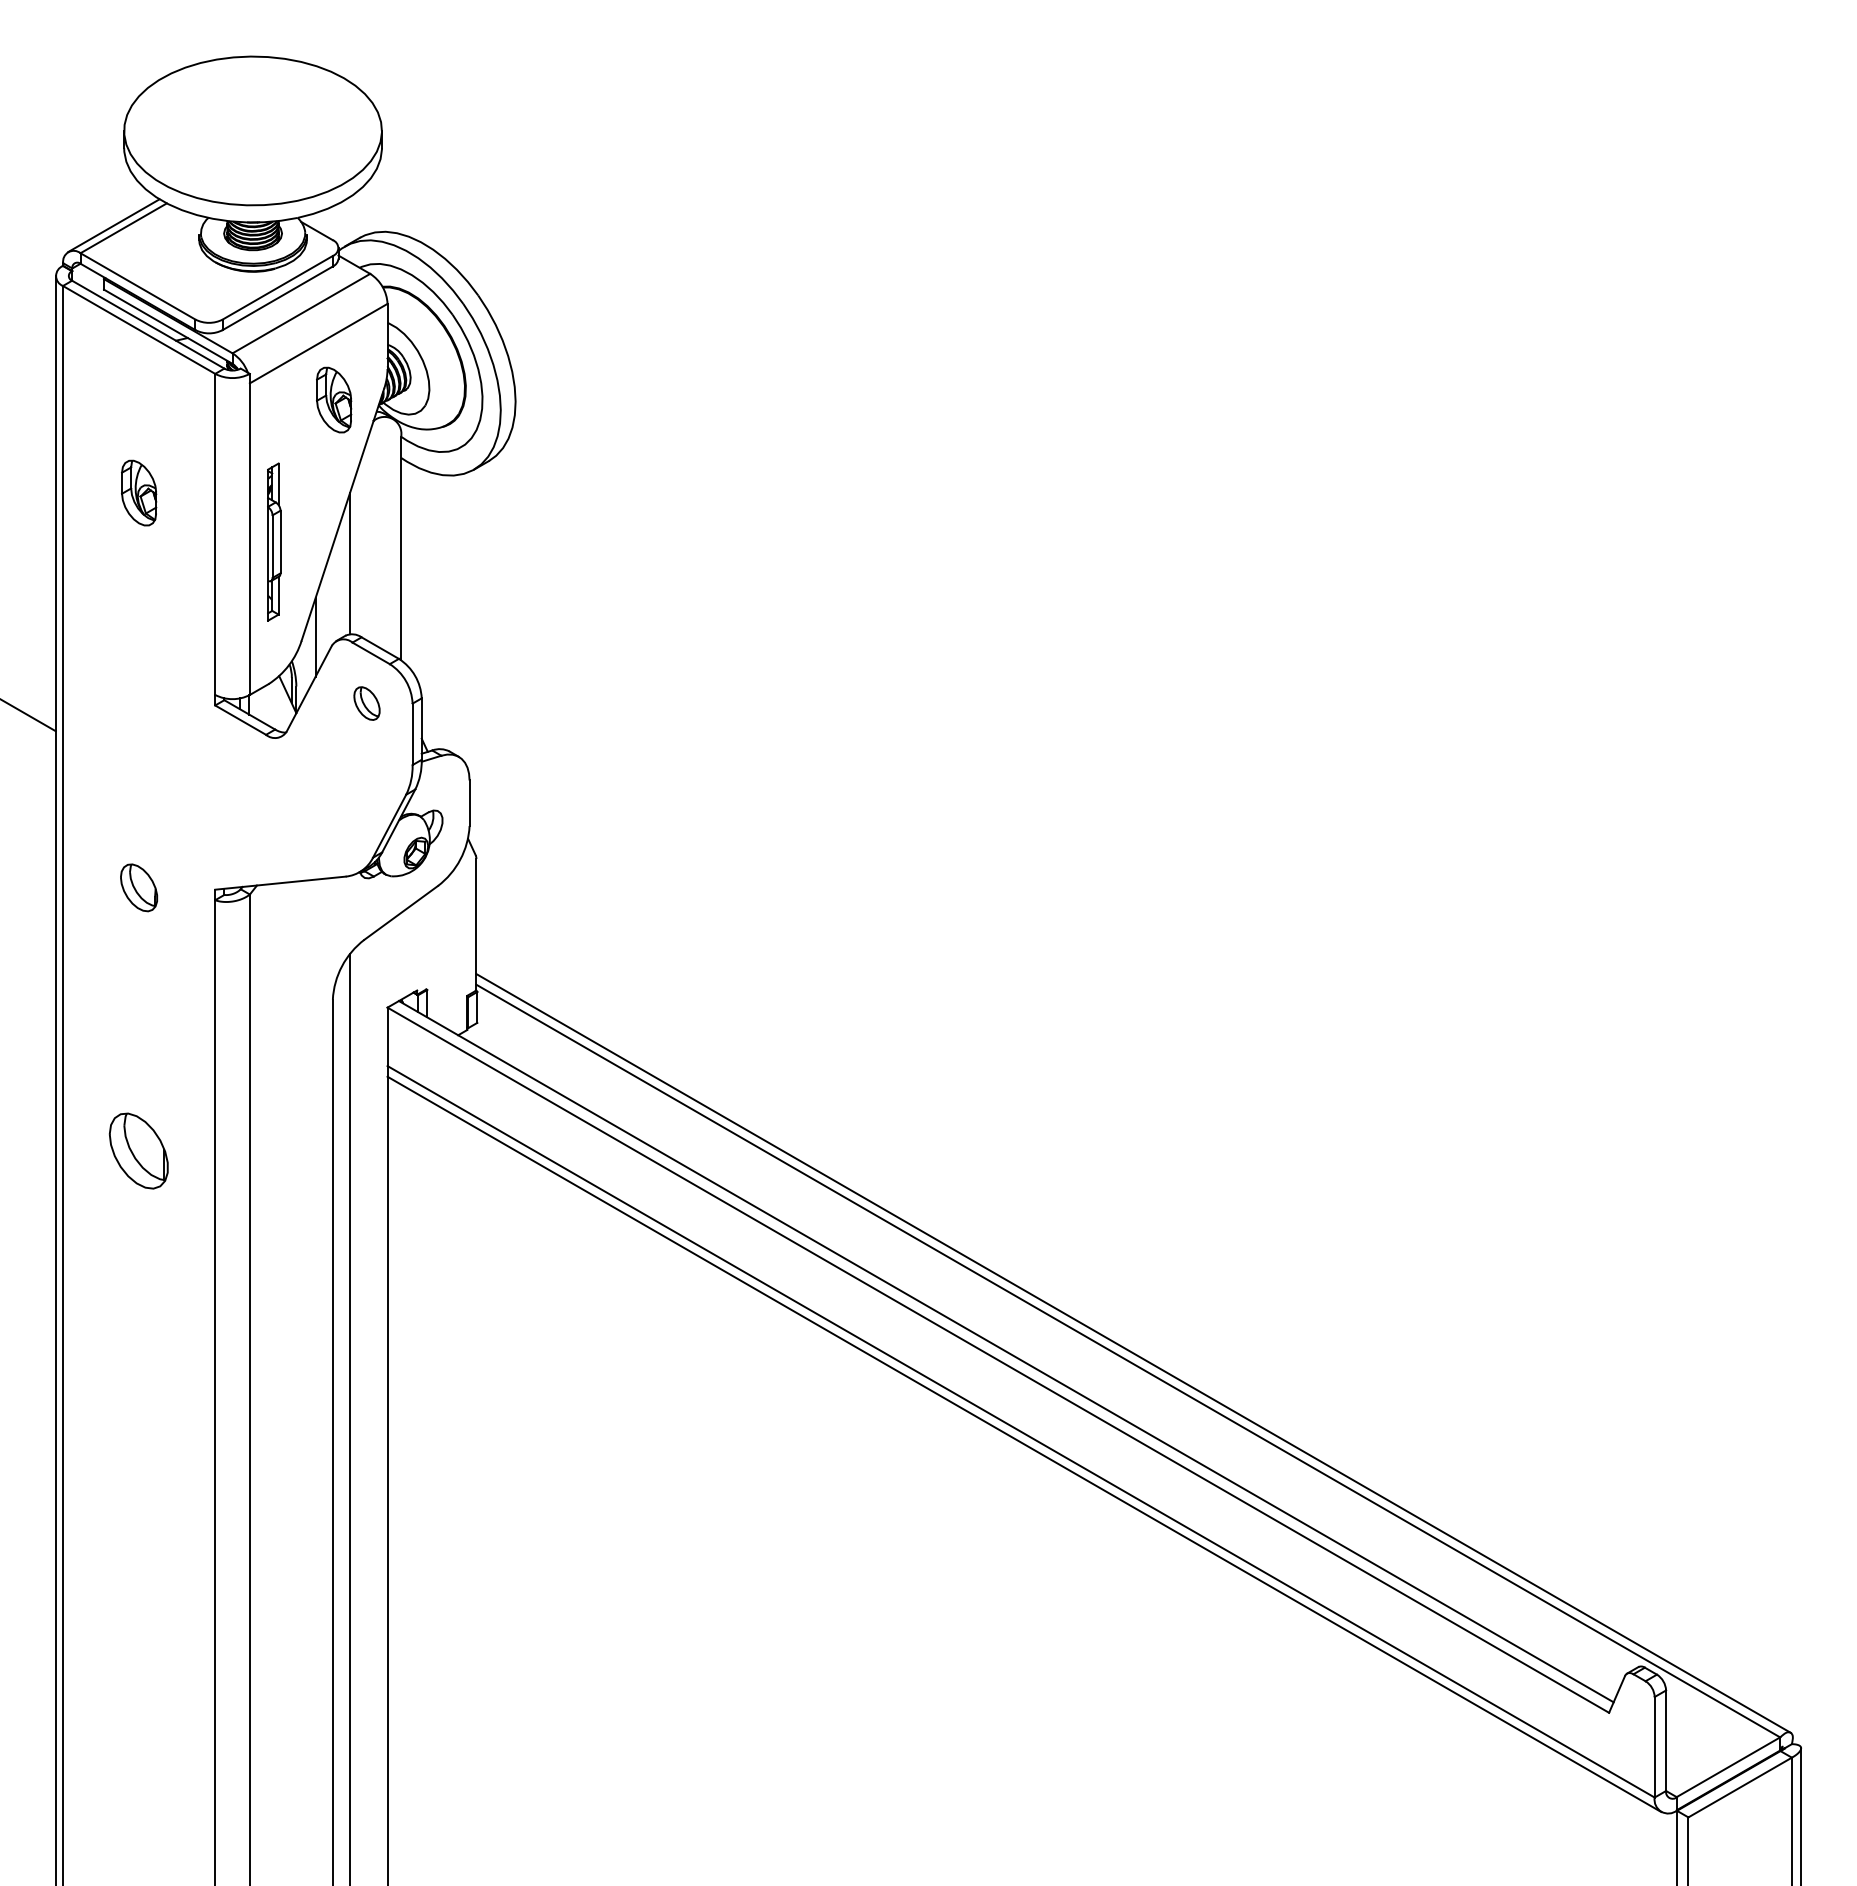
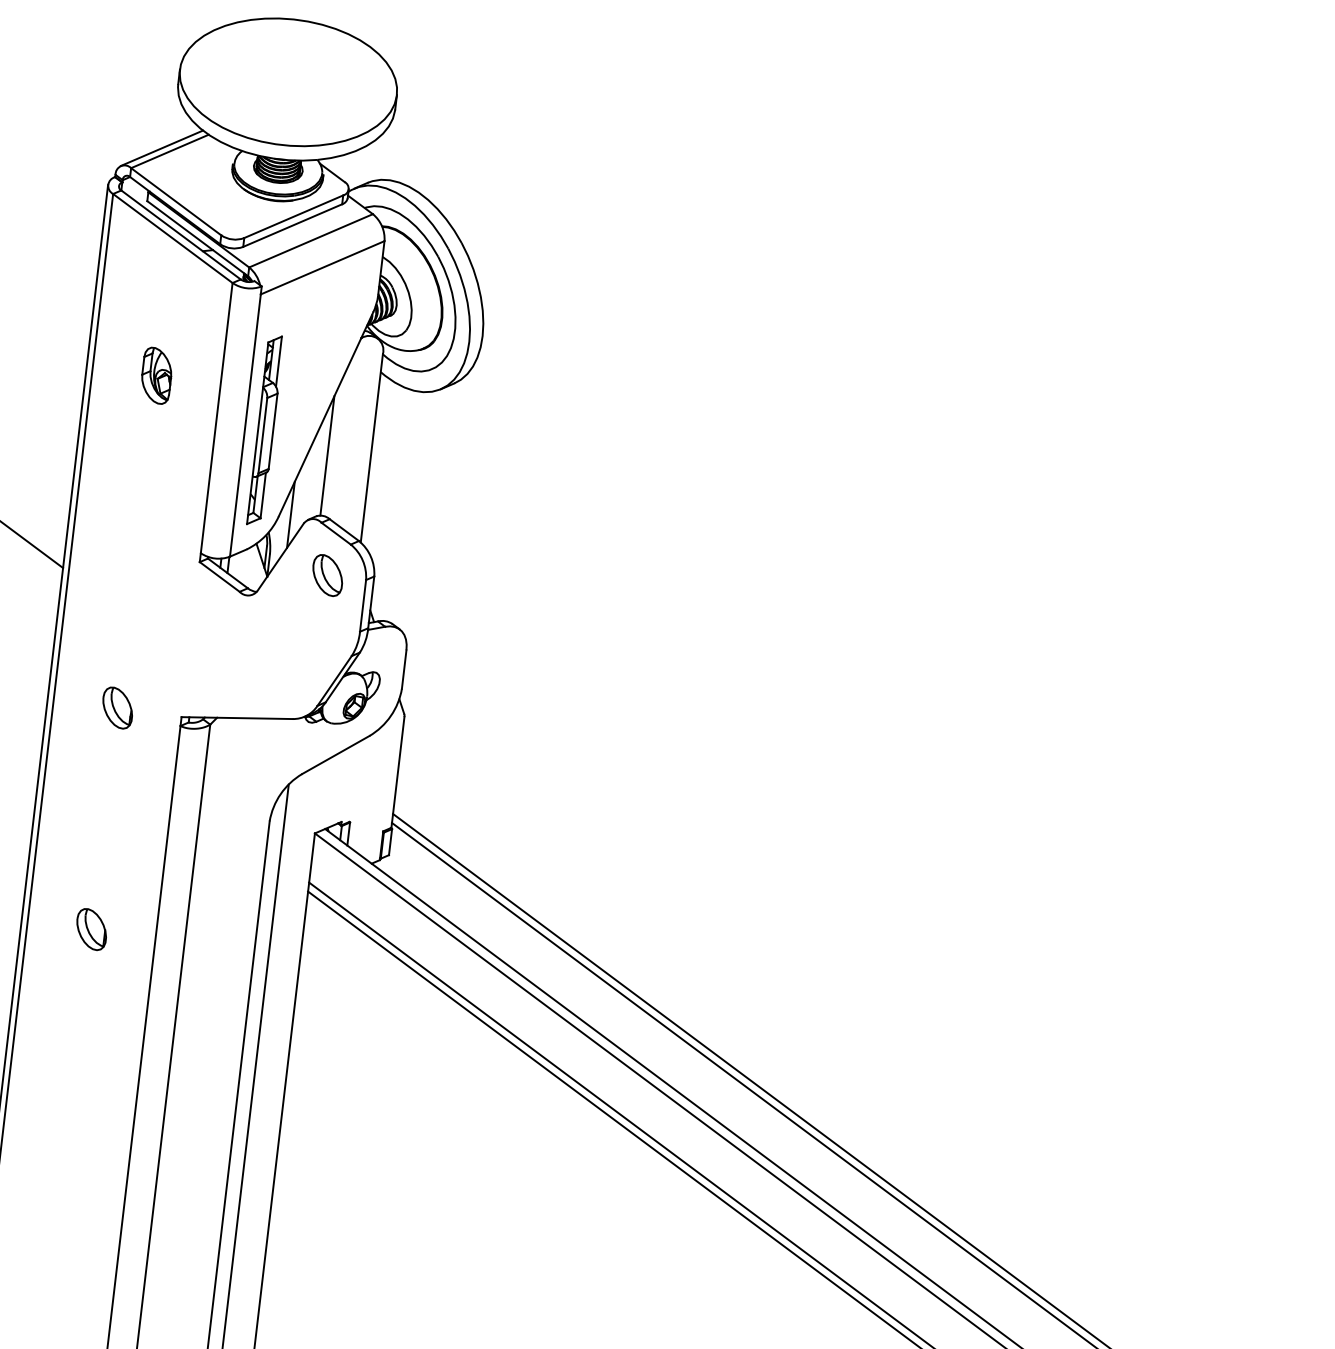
part: (334, 399) -> (330, 316), removed
part: (274, 541) -> (265, 429), size x1.43
part: (366, 703) -> (327, 575), size x1.43
part: (139, 1150) -> (92, 929), size x0.62

